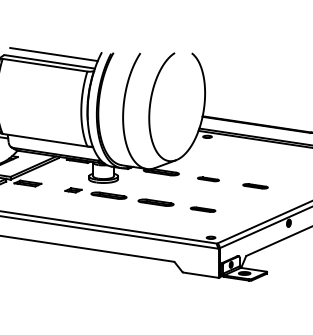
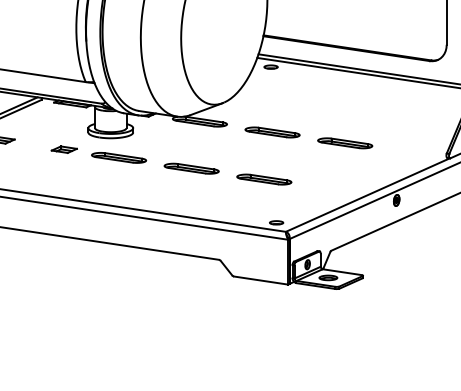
part: (208, 179) -> (272, 132), size x1.67
part: (255, 186) -> (345, 143), size x1.43
part: (202, 209) -> (263, 179), size x1.43

